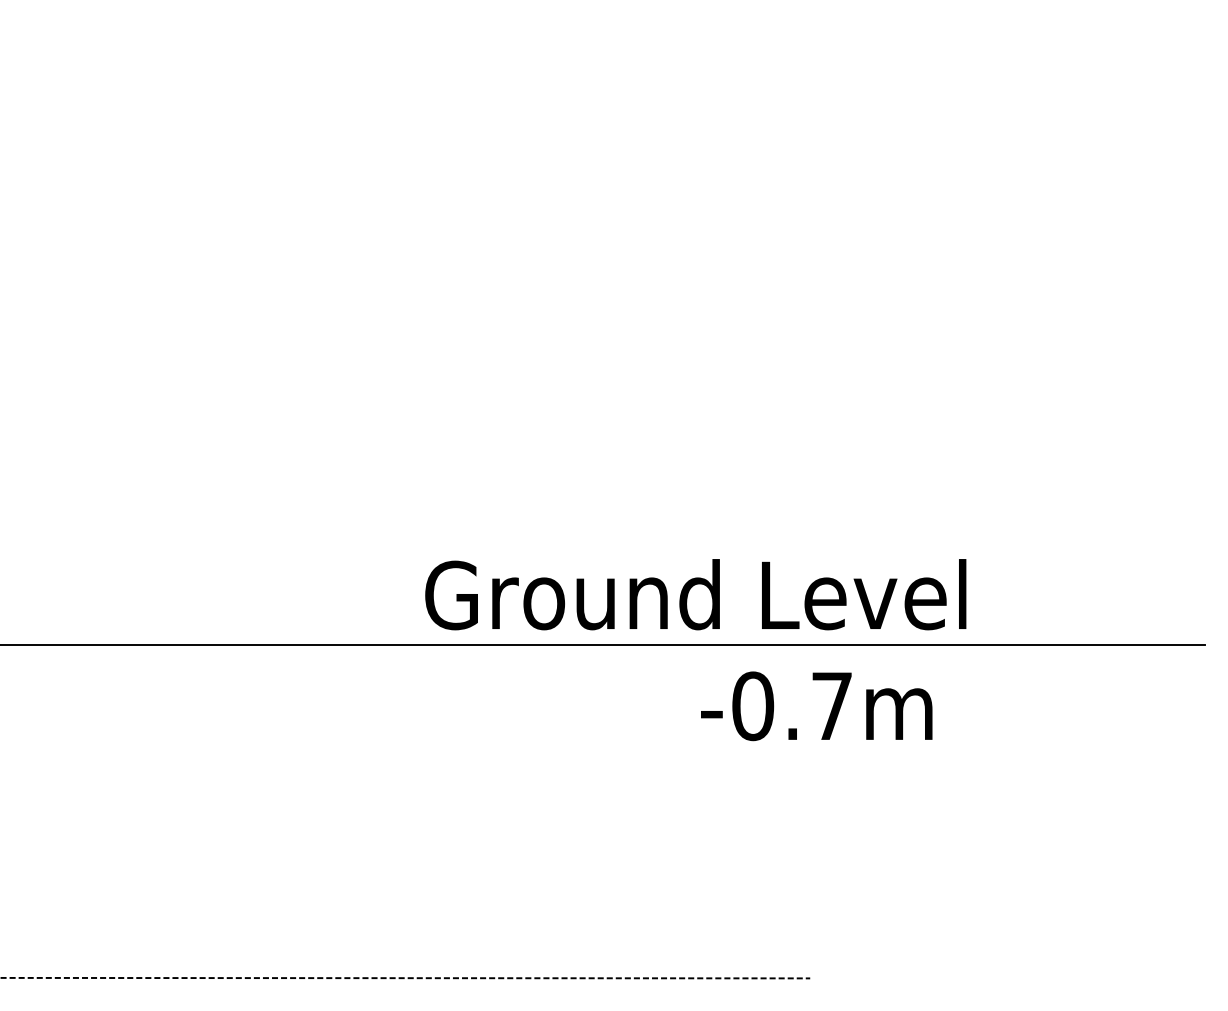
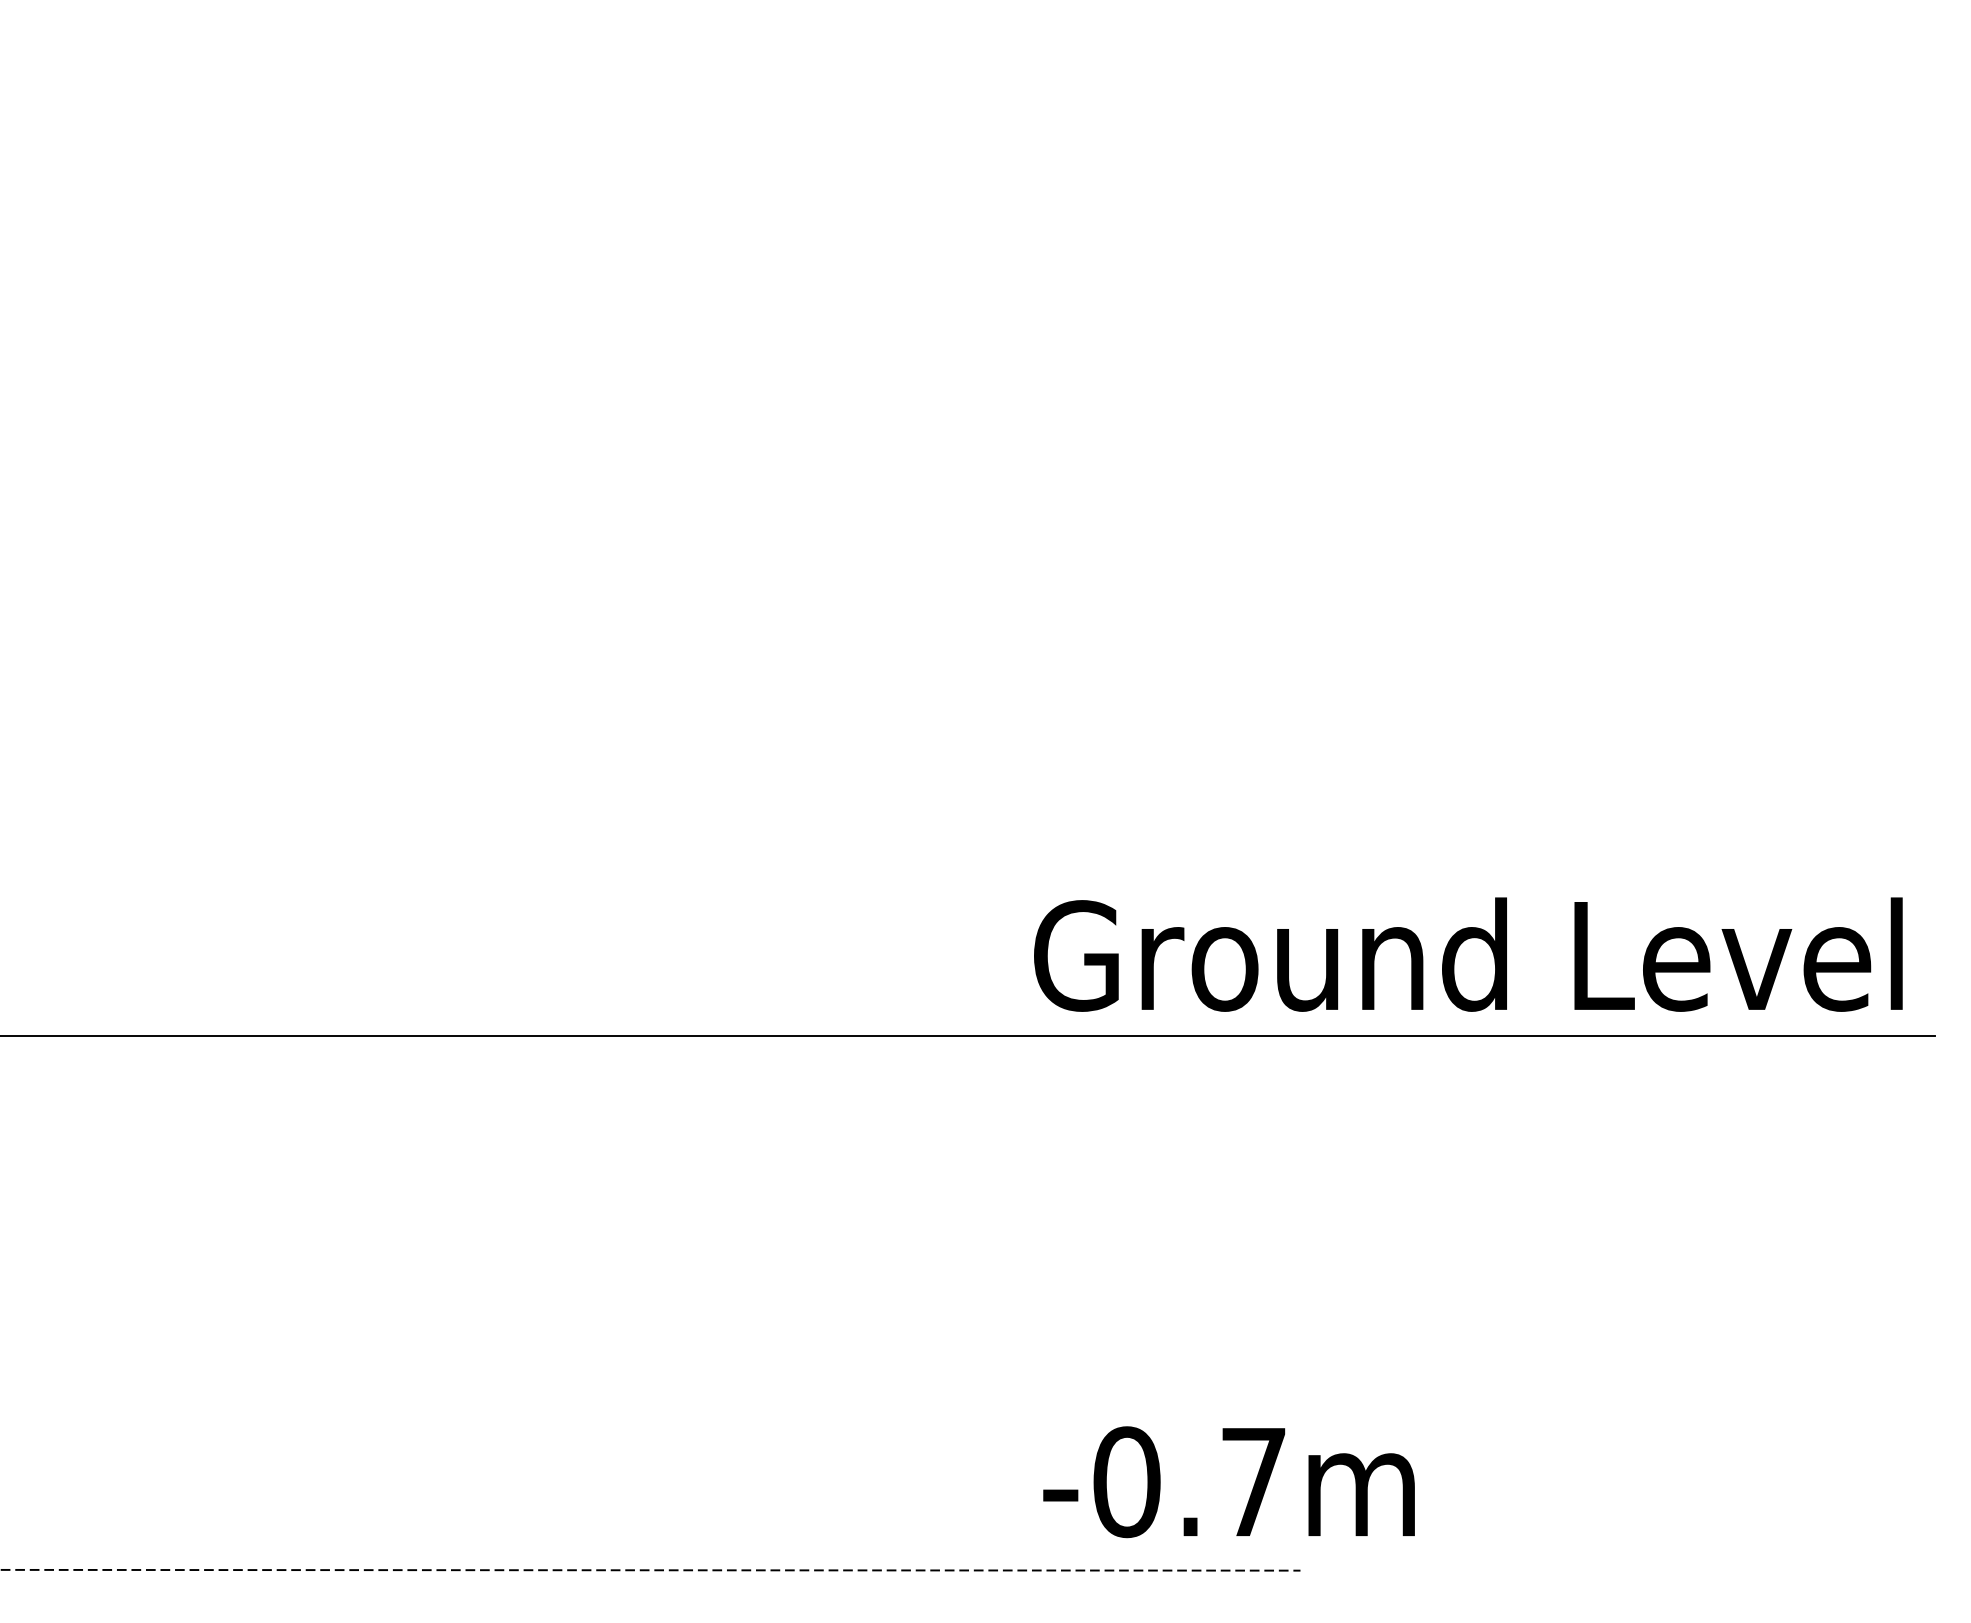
text: (695, 594) -> (1467, 954), moved
text: (816, 706) -> (1228, 1482), moved

